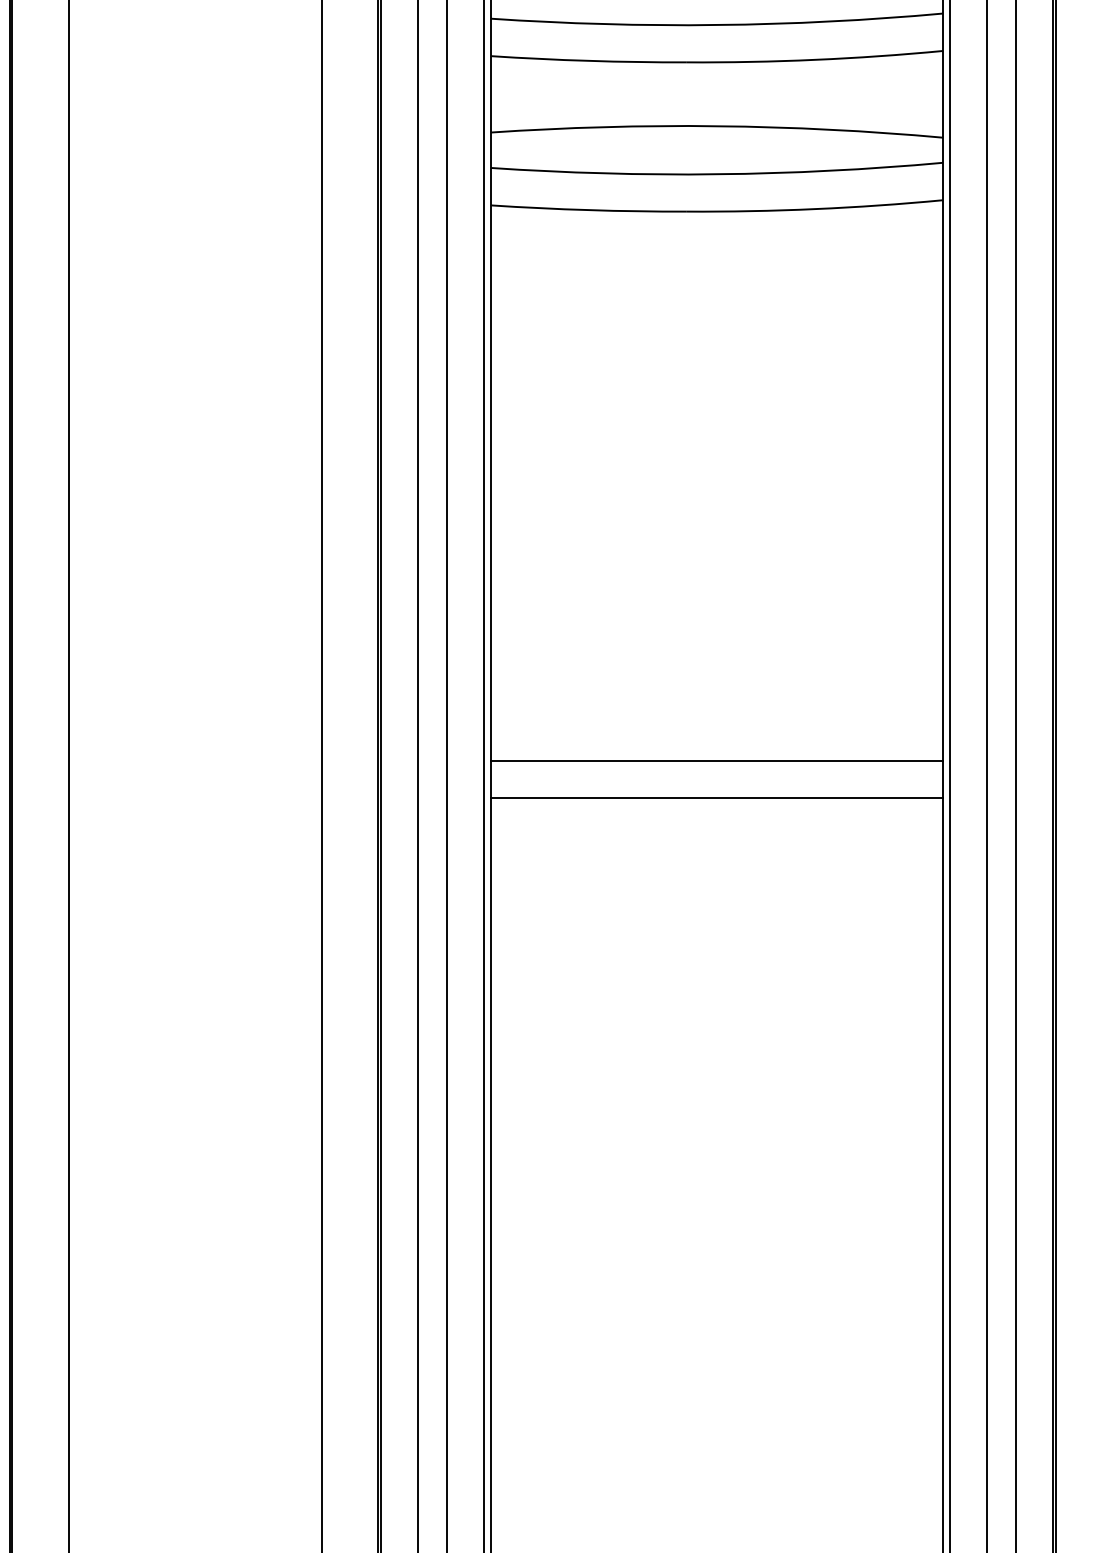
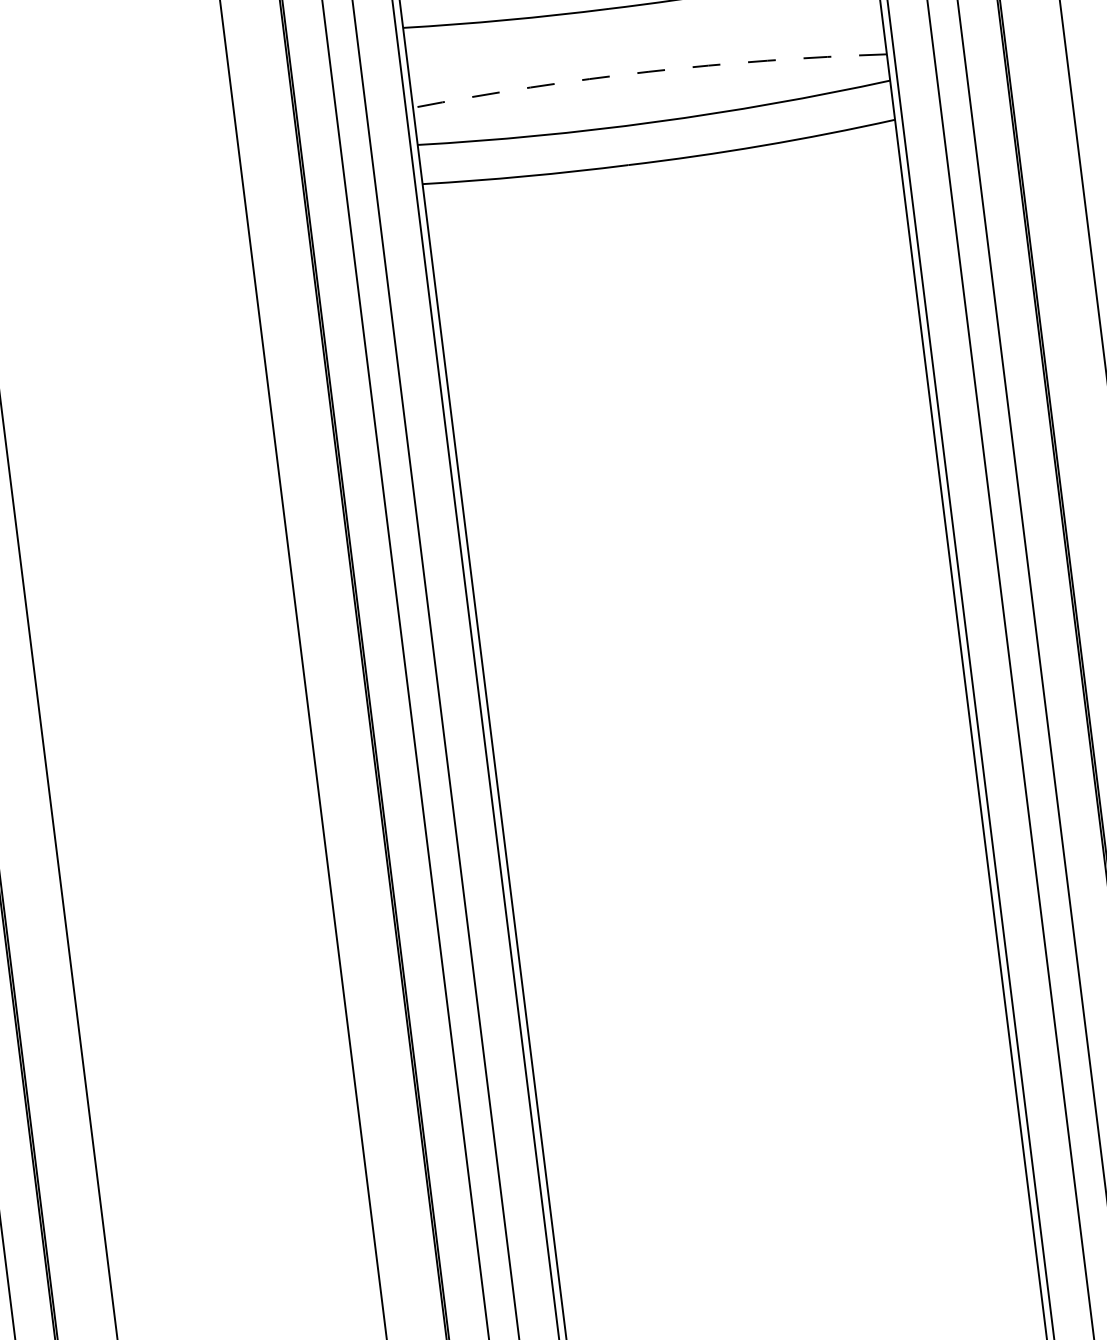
arc: (717, 126) -> (649, 72), solid -> dashed
line: (716, 760) -> (731, 735), removed
line: (716, 798) -> (735, 775), removed

